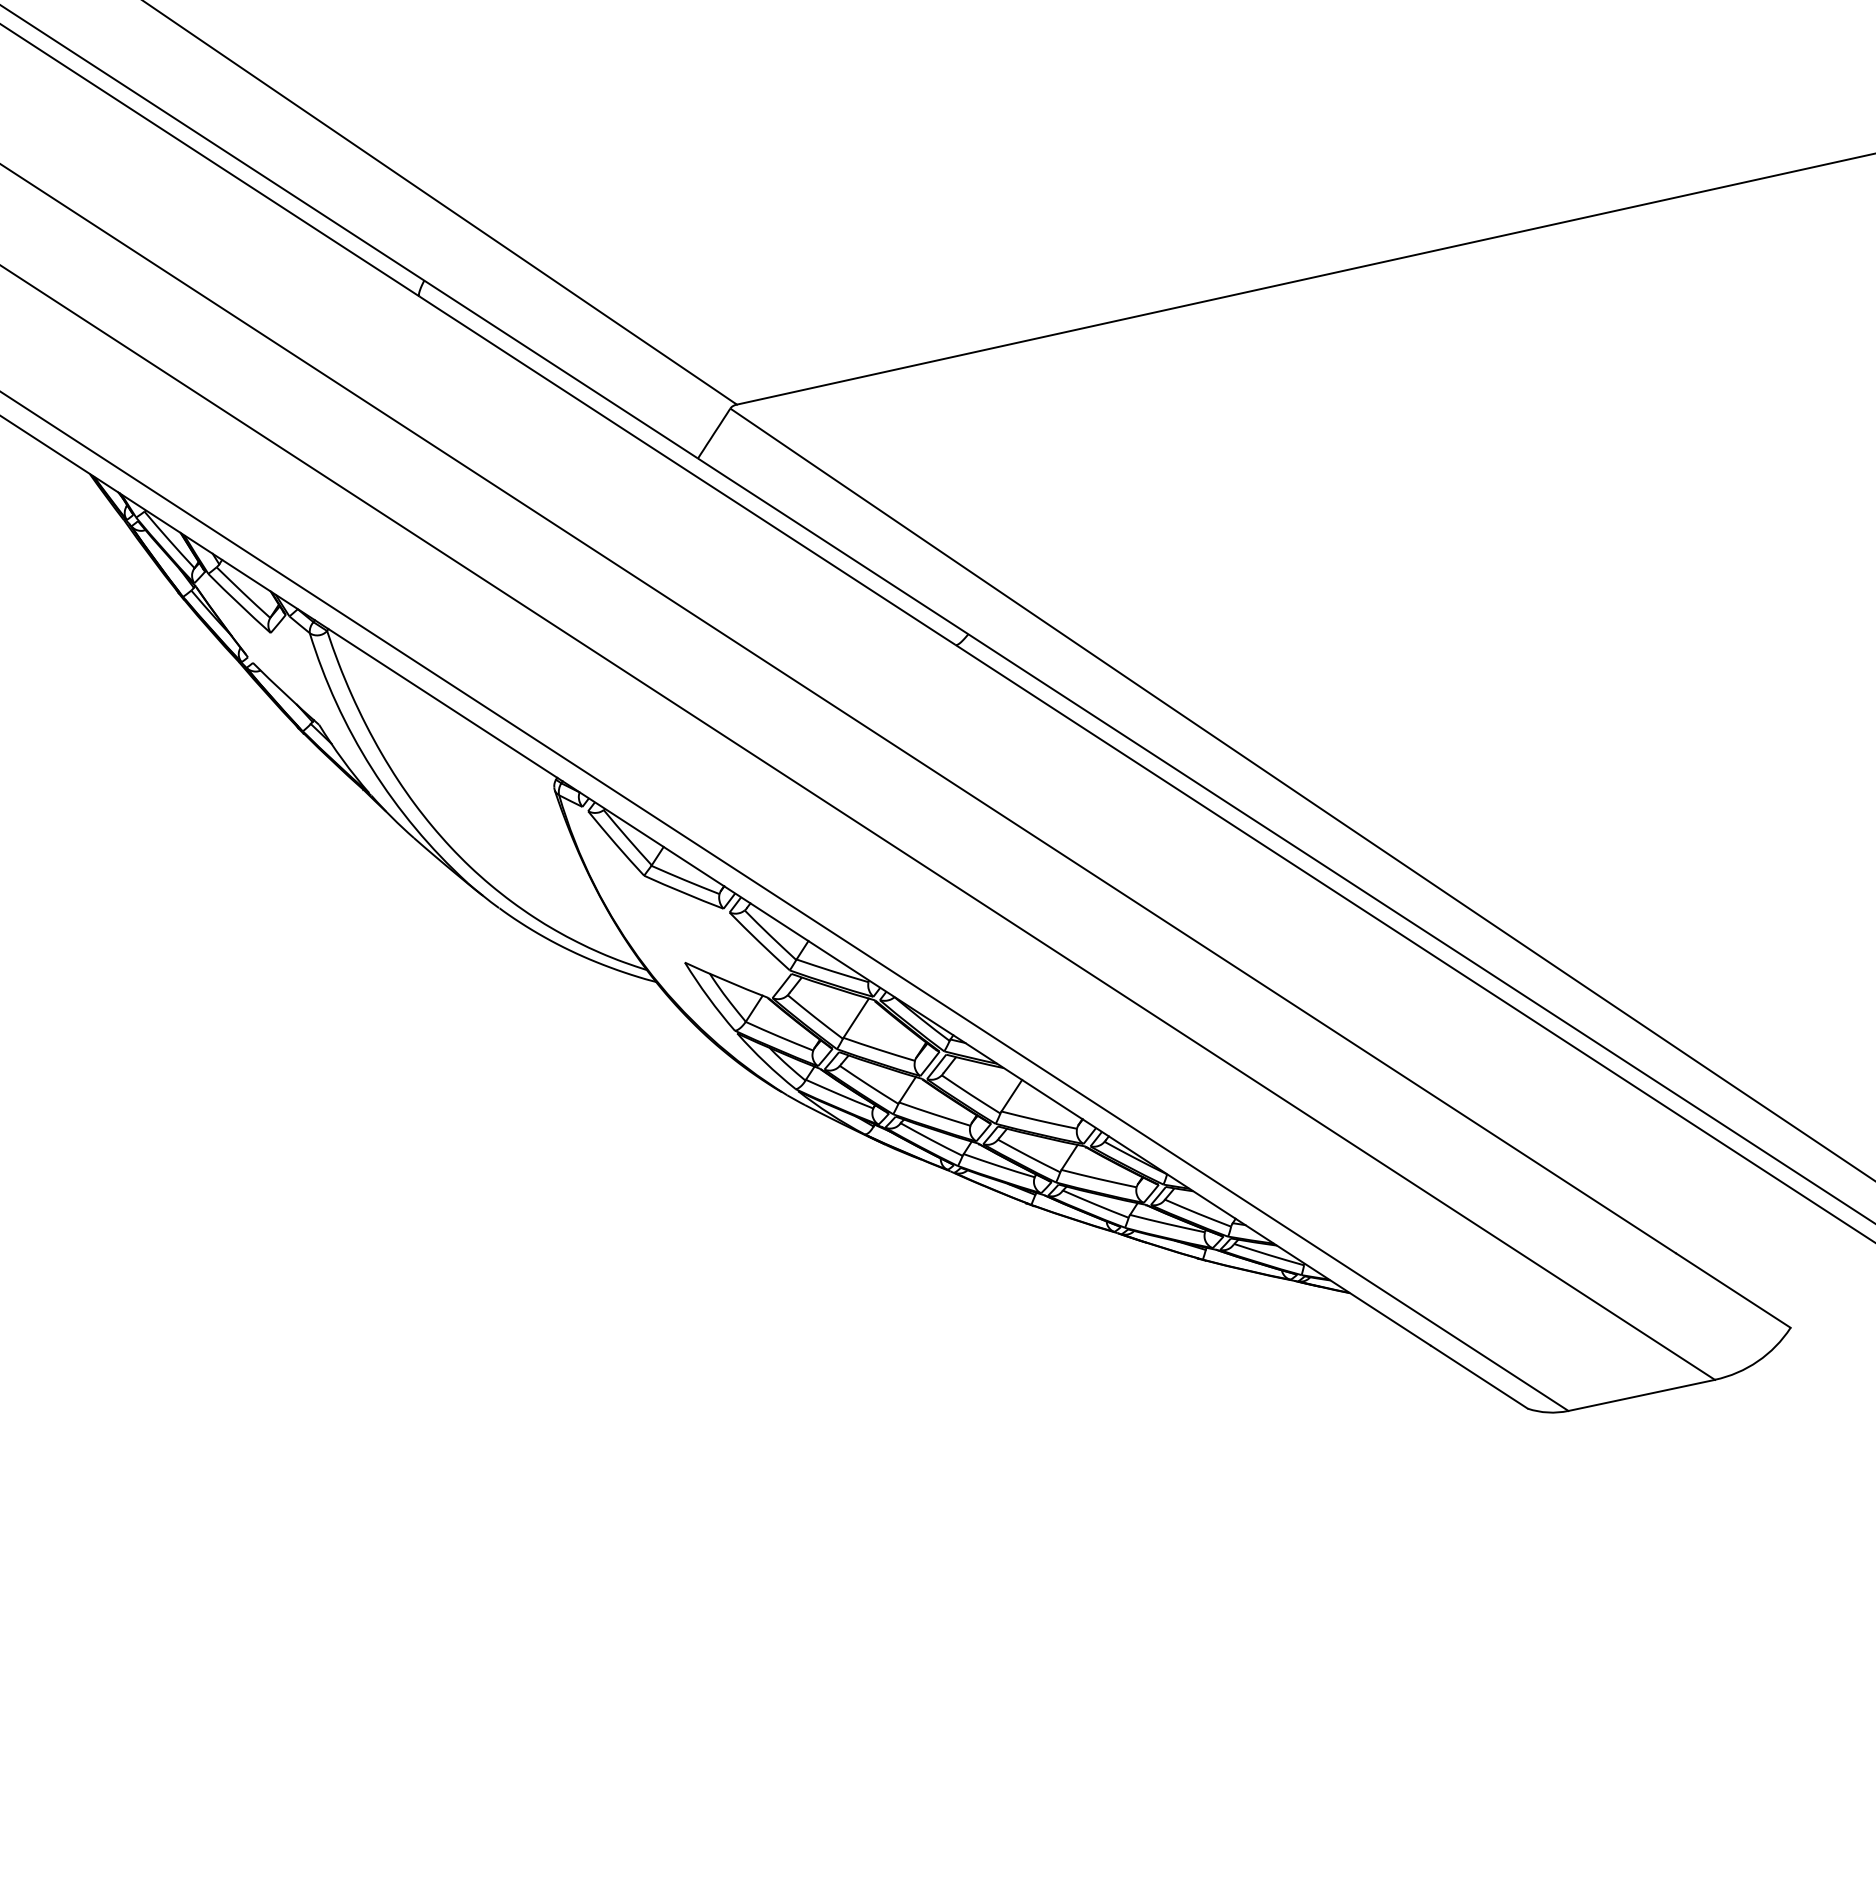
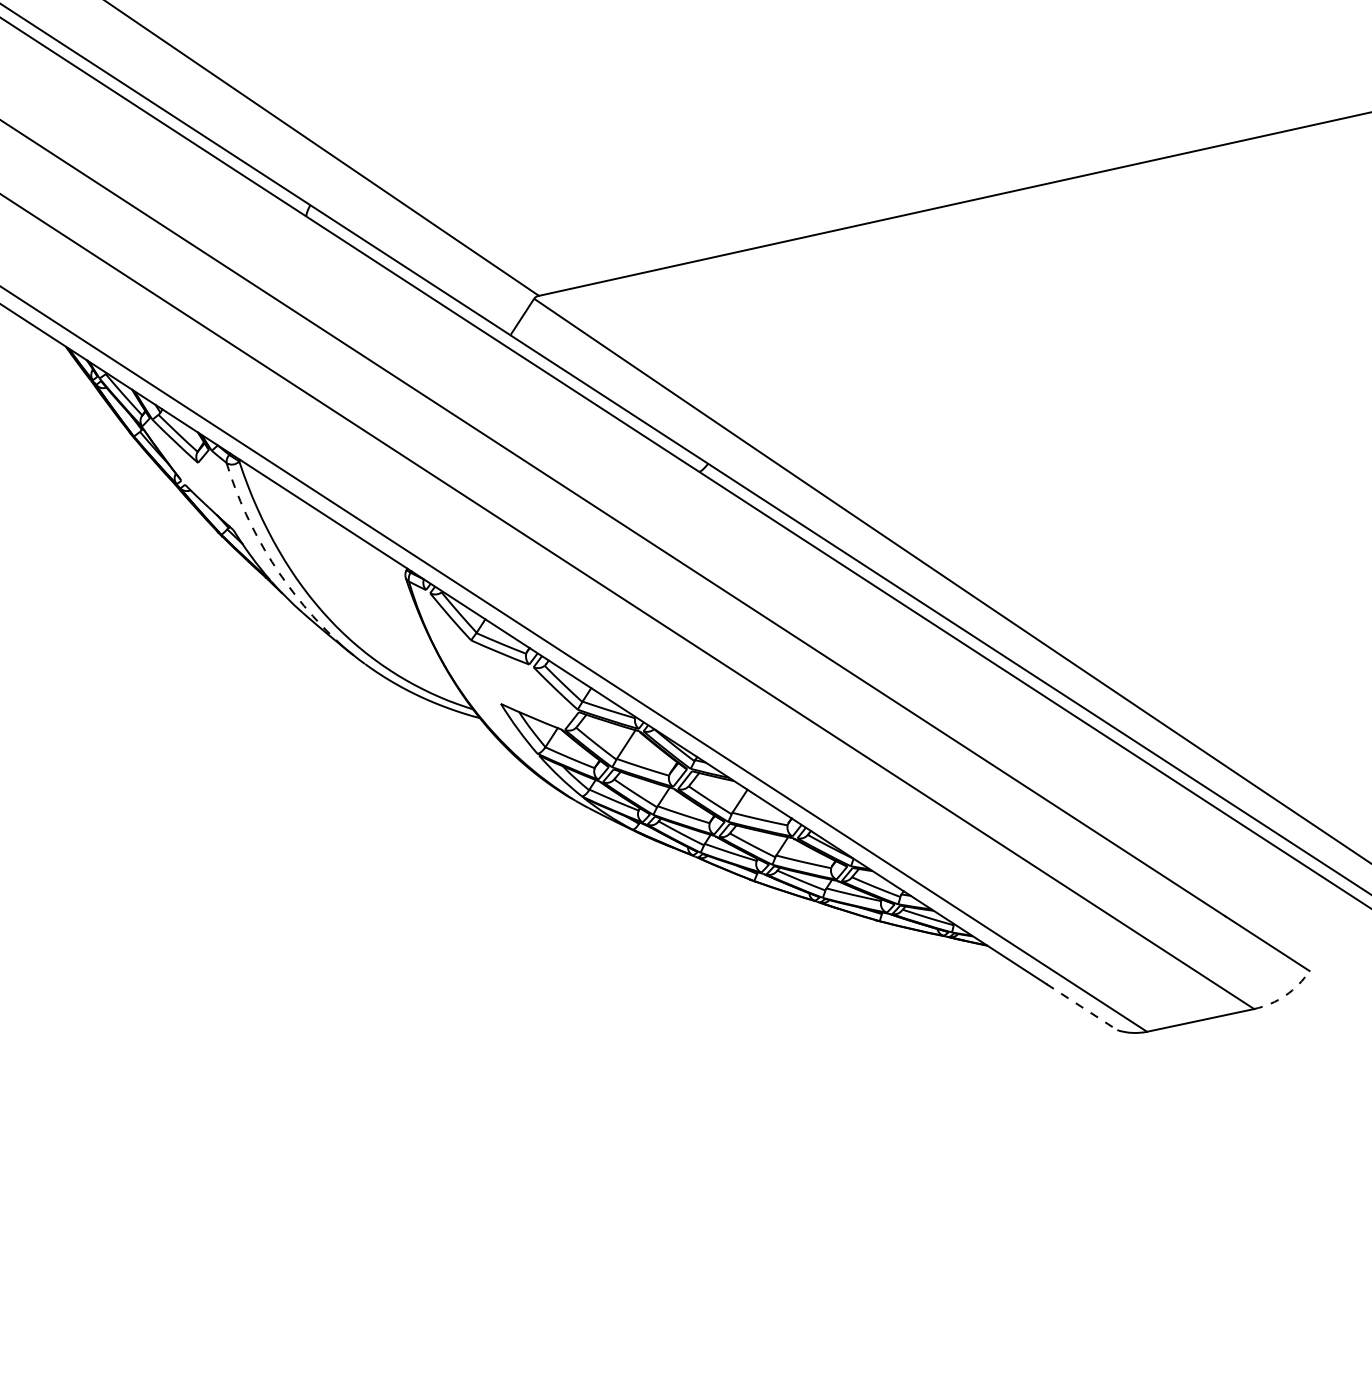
arc: (371, 768) -> (271, 561), solid -> dashed
arc: (1757, 1361) -> (1285, 995), solid -> dashed
line: (1479, 1377) -> (1081, 1007), solid -> dashed

